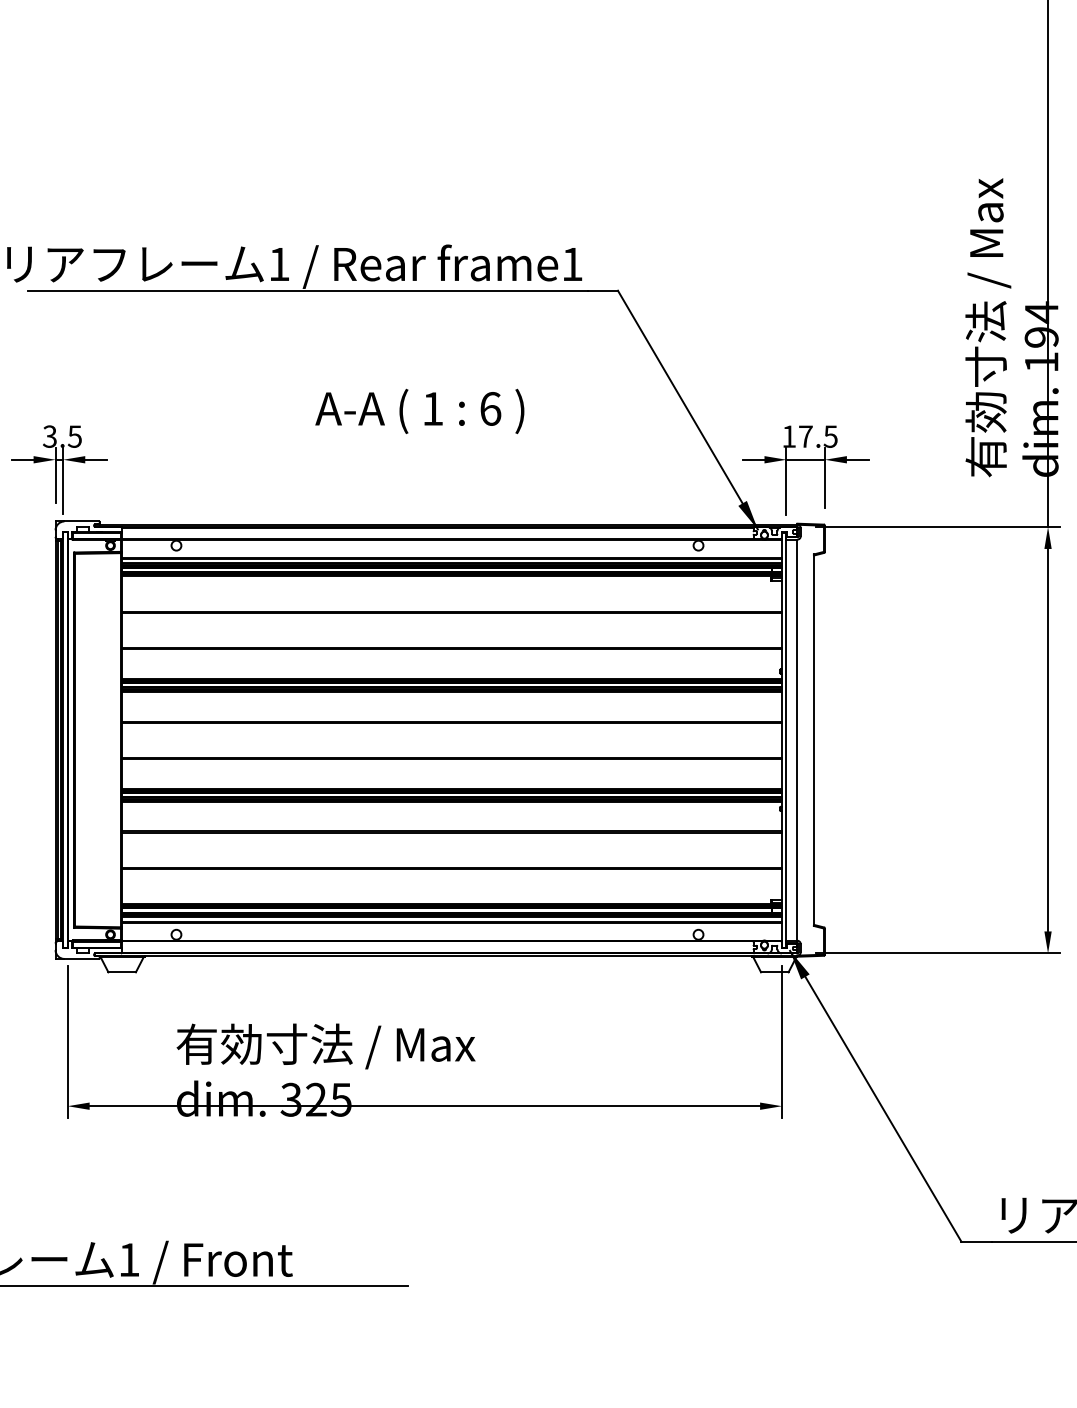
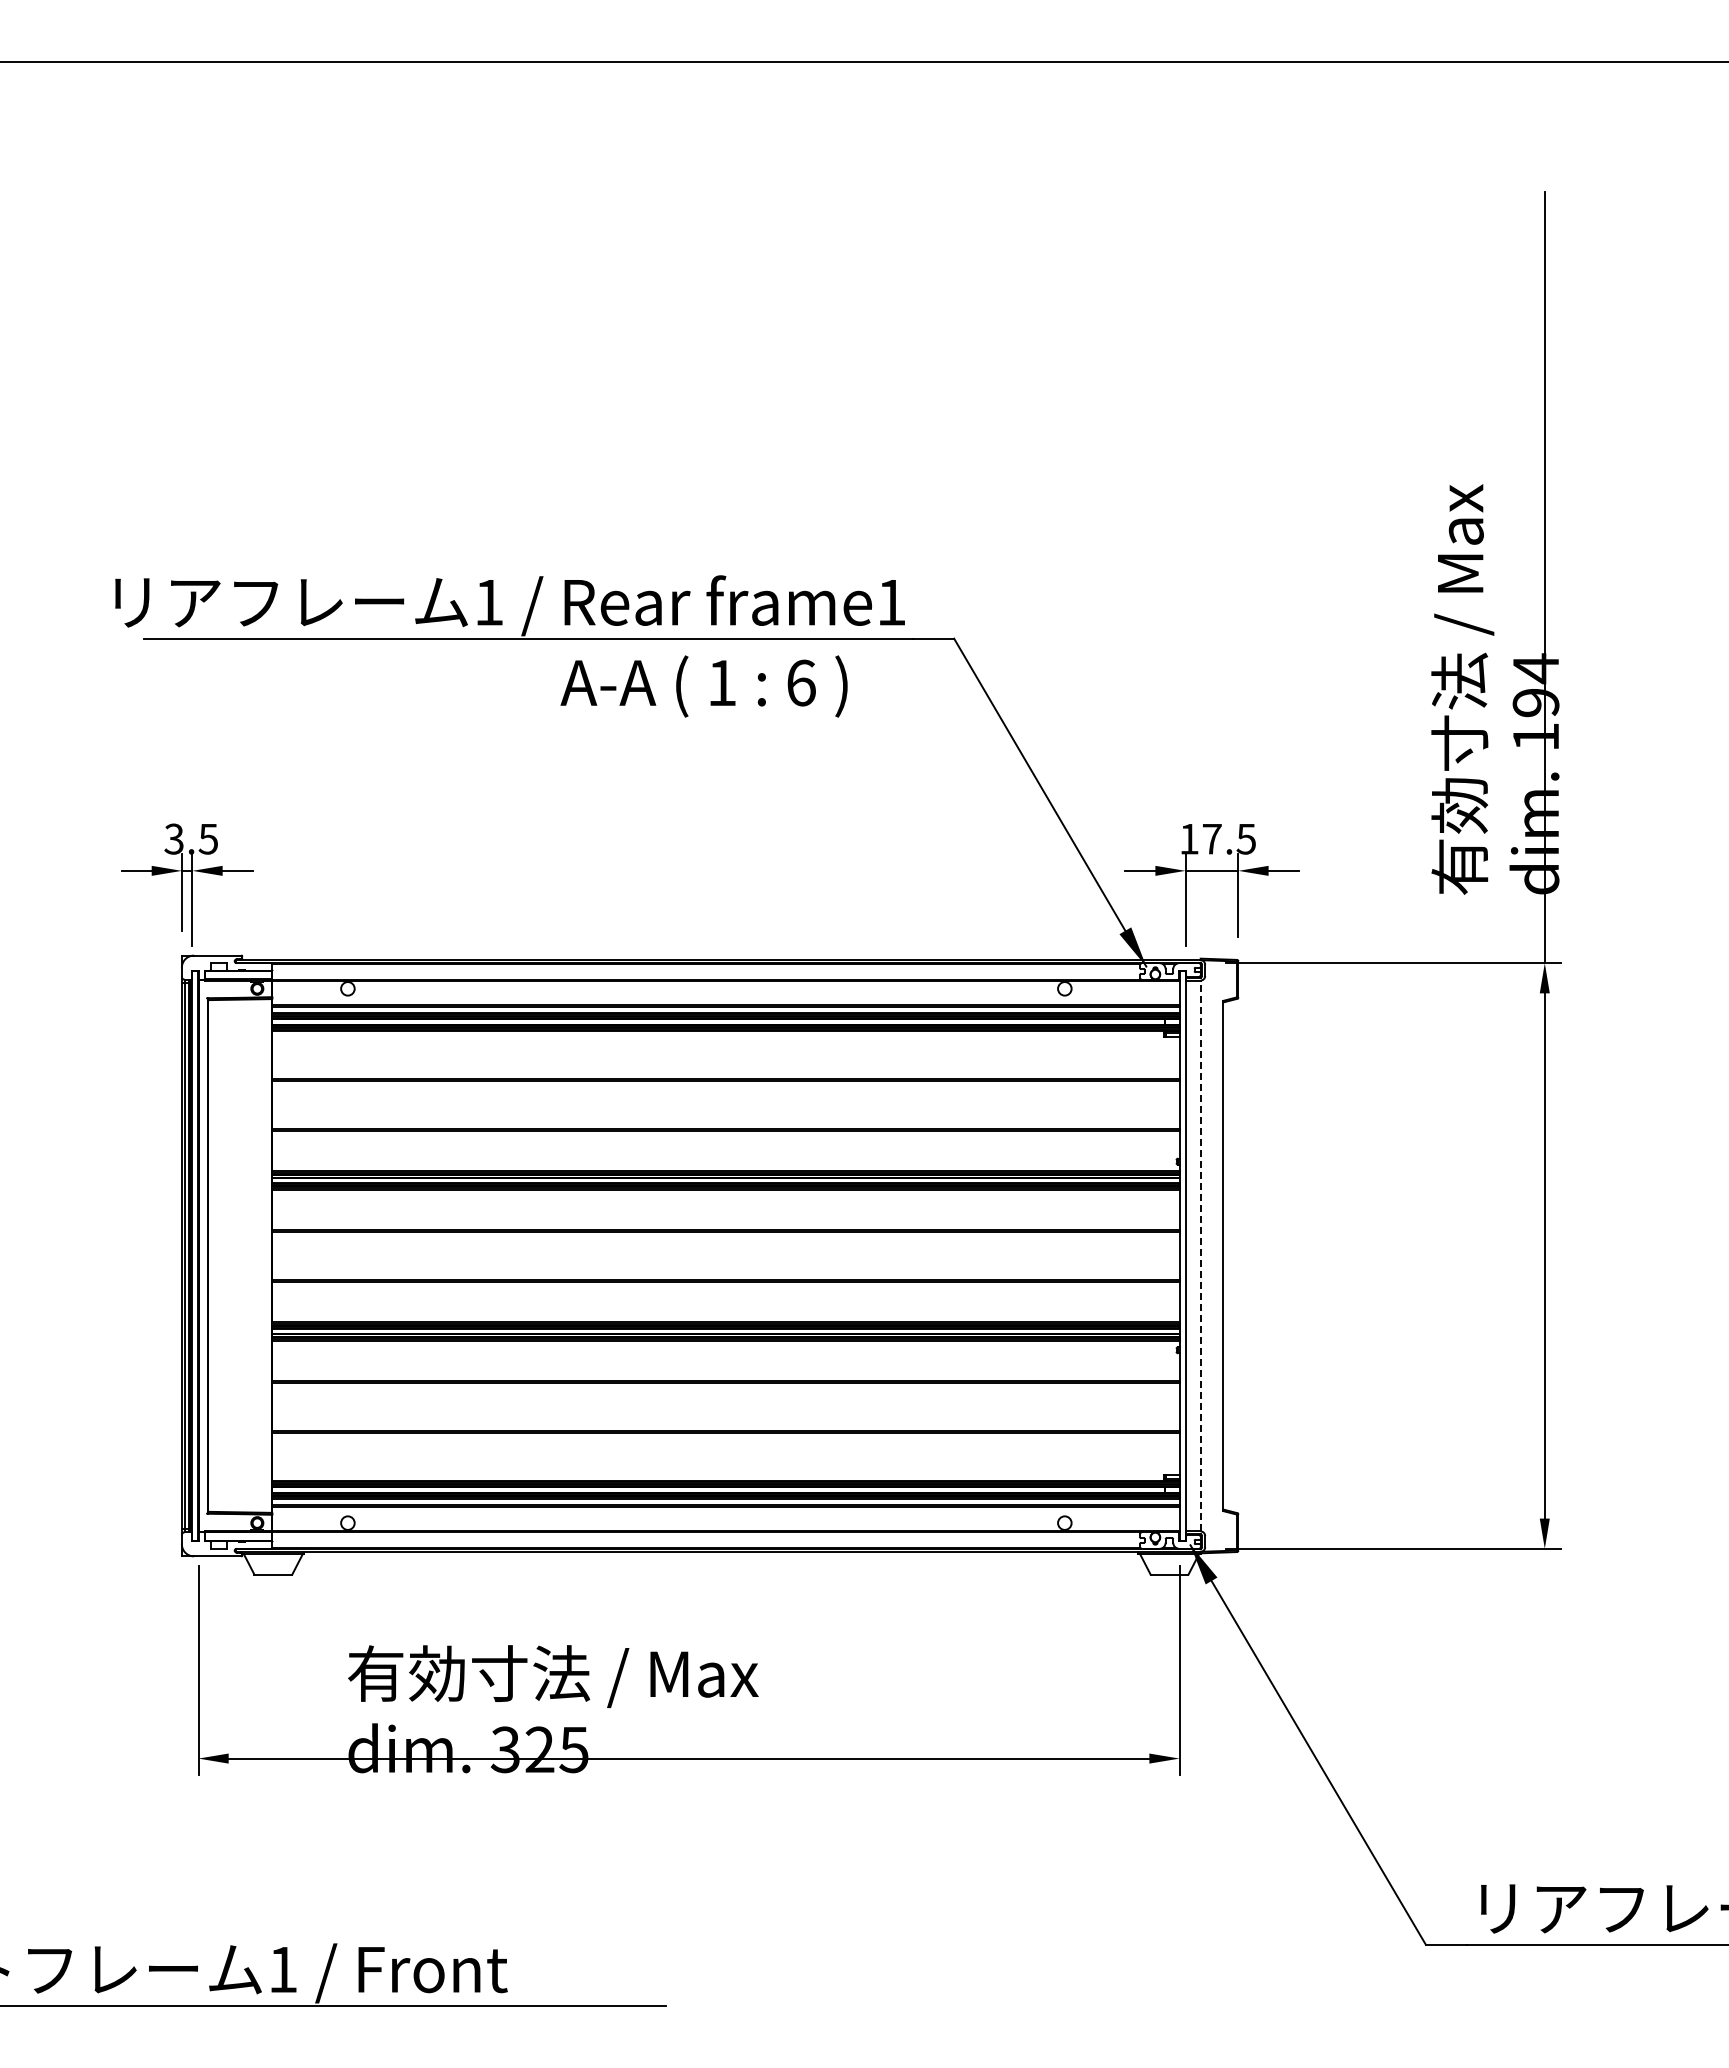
text: (419, 411) -> (703, 686), moved
line: (797, 739) -> (1200, 1255), solid -> dashed

